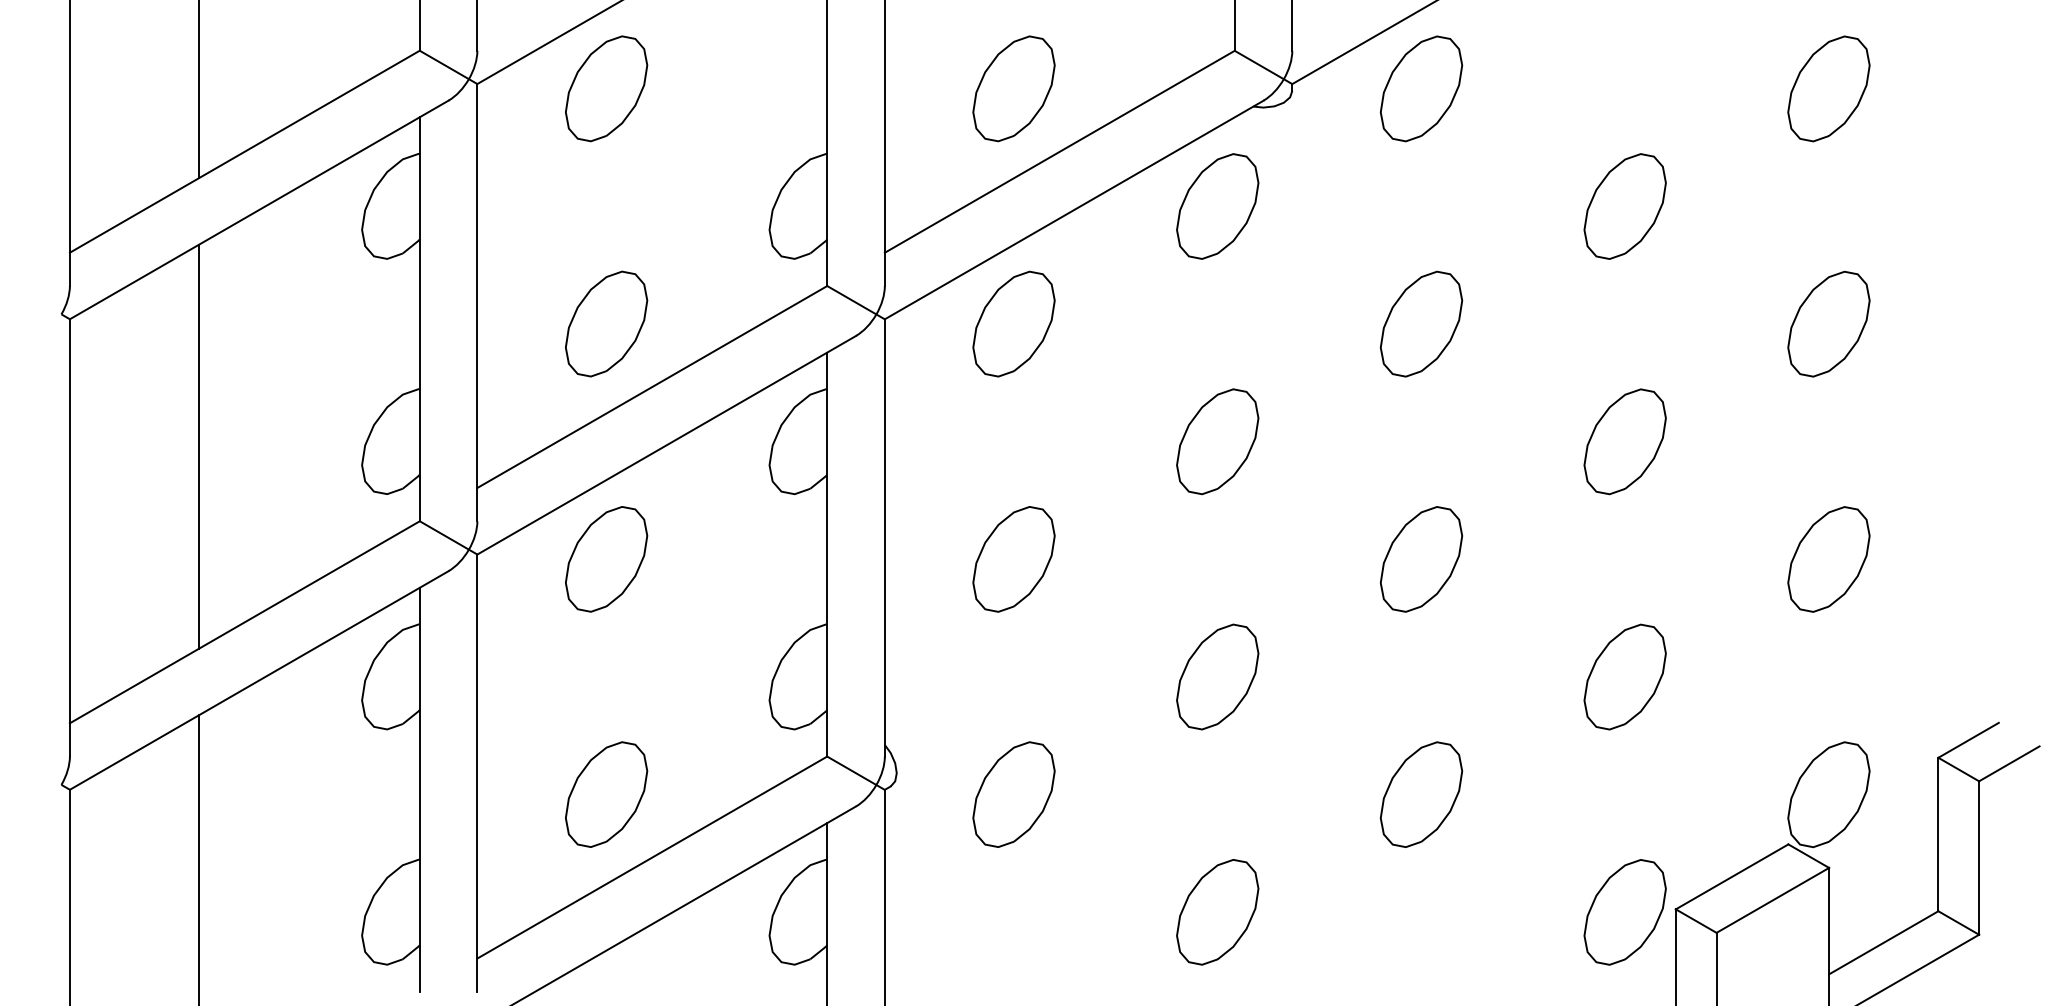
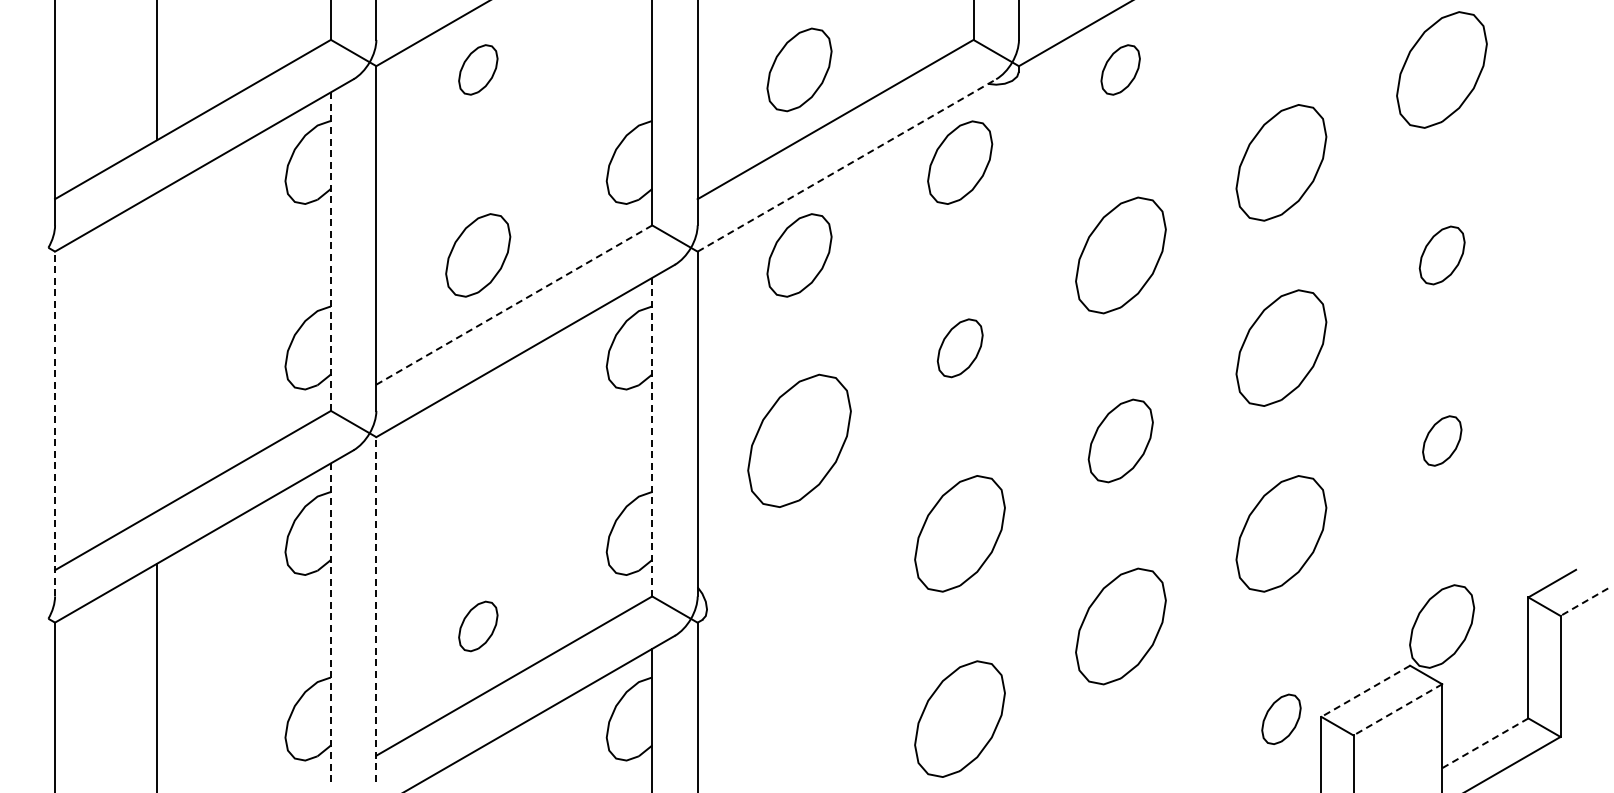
part: (606, 88) -> (478, 69), size x0.6
part: (1421, 88) -> (1120, 69), size x0.6
part: (1829, 88) -> (1442, 69), size x1.4
part: (1625, 206) -> (1281, 162), size x1.4
line: (1074, 210) -> (847, 165), solid -> dashed
line: (419, 320) -> (330, 252), solid -> dashed
part: (1421, 324) -> (1120, 255), size x1.4
part: (1829, 324) -> (1442, 255), size x0.7
line: (651, 387) -> (513, 305), solid -> dashed
part: (1218, 442) -> (960, 348), size x0.7
part: (1625, 442) -> (1281, 348), size x1.4
line: (198, 445) -> (156, 351), removed
line: (70, 537) -> (55, 423), solid -> dashed
line: (827, 554) -> (652, 437), solid -> dashed
part: (606, 558) -> (478, 440), removed
part: (1013, 558) -> (799, 440), size x1.6
part: (1829, 558) -> (1442, 440), size x0.6
part: (1218, 676) -> (960, 533), size x1.4
part: (1625, 676) -> (1281, 533), size x1.4
line: (2009, 764) -> (1584, 602), solid -> dashed
line: (477, 773) -> (376, 609), solid -> dashed
line: (419, 790) -> (330, 623), solid -> dashed
part: (606, 794) -> (478, 626), size x0.6
part: (1013, 794) -> (799, 626), removed
part: (1421, 794) -> (1120, 626), size x1.4
line: (1731, 877) -> (1365, 691), solid -> dashed
line: (1772, 901) -> (1397, 710), solid -> dashed
part: (1218, 912) -> (960, 719), size x1.4
part: (1625, 912) -> (1281, 719), size x0.6
line: (1883, 943) -> (1485, 743), solid -> dashed

